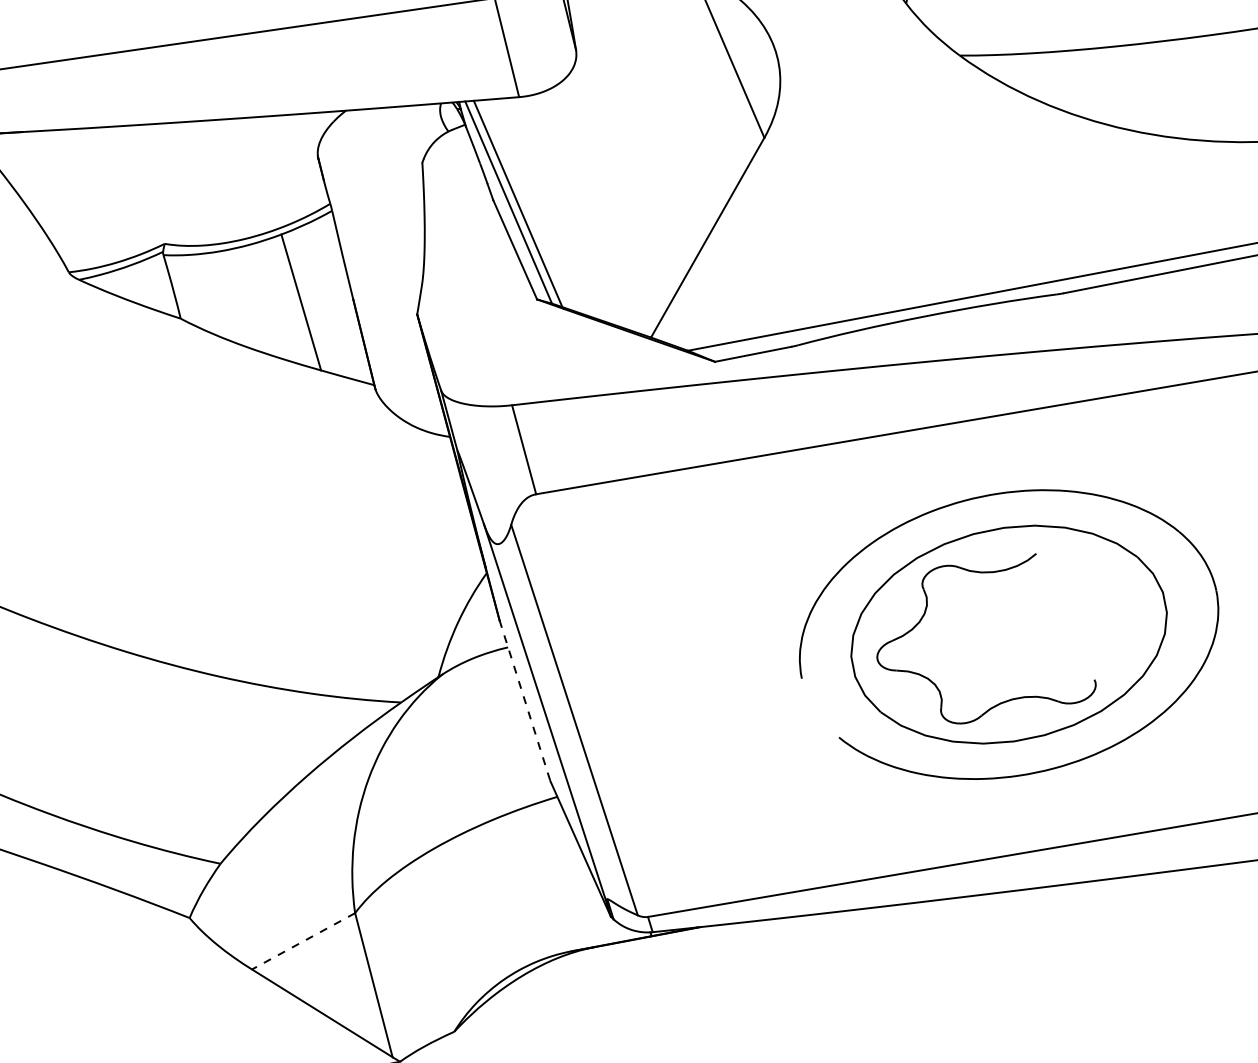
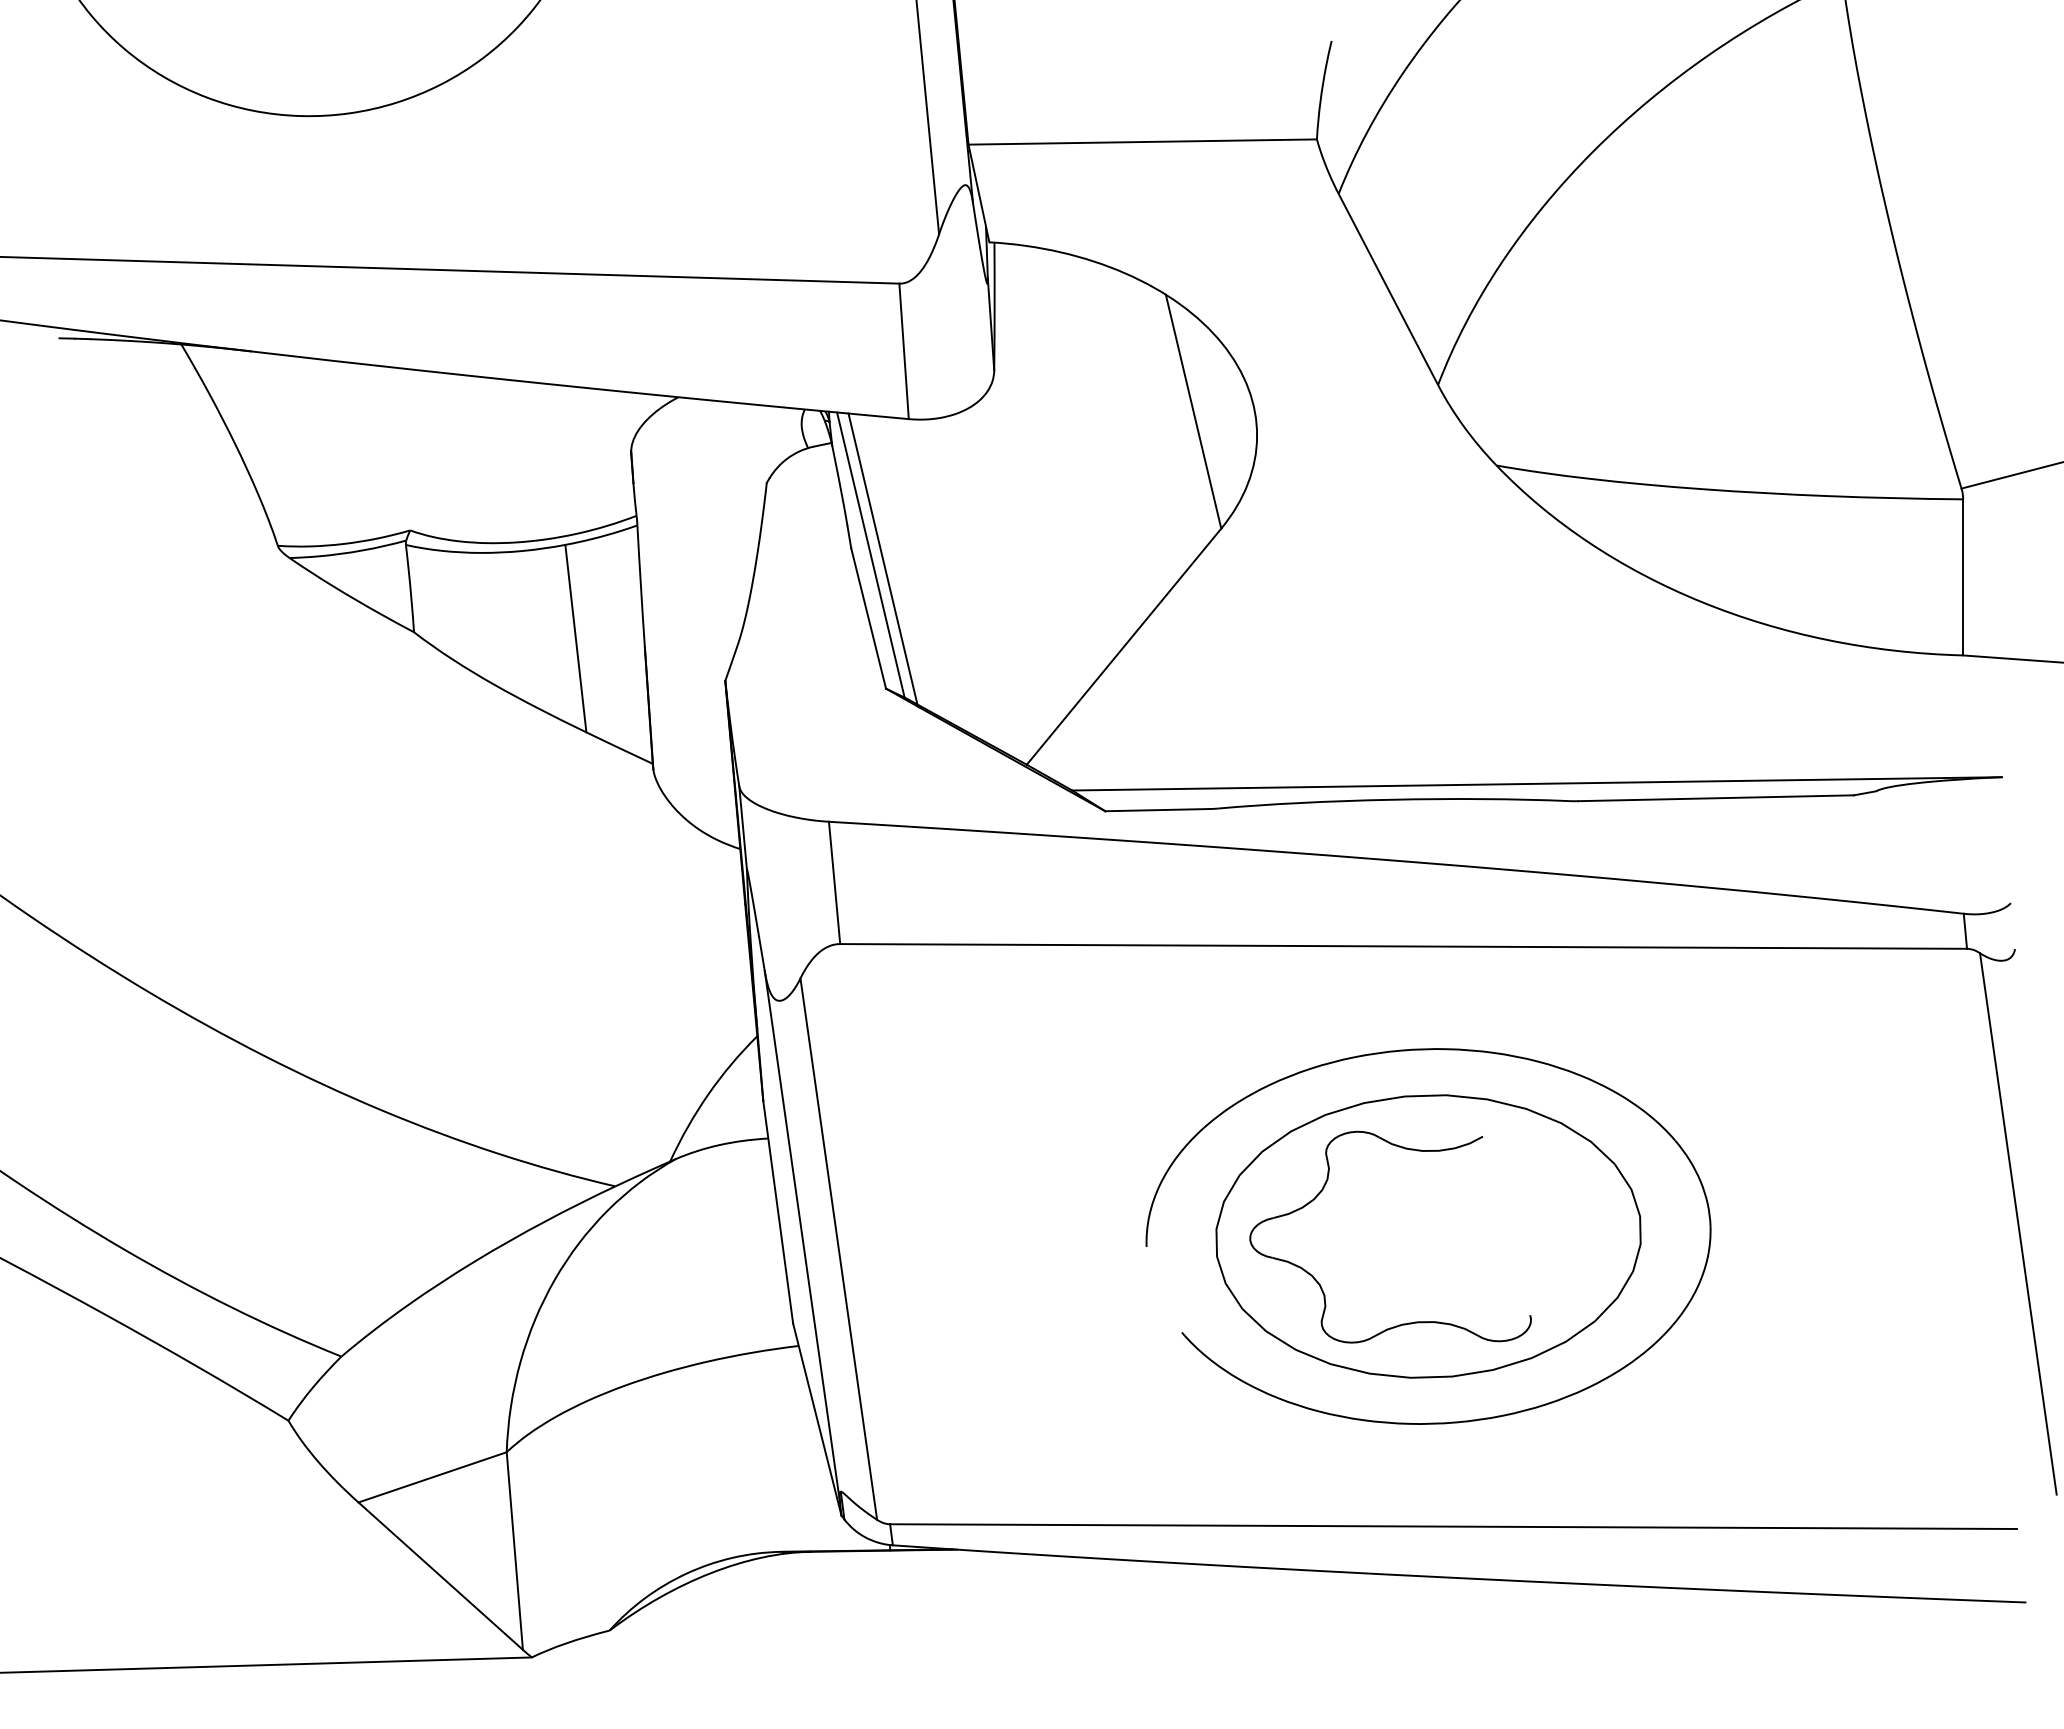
line: (525, 700) -> (778, 1212), dashed -> solid
line: (303, 941) -> (432, 1477), dashed -> solid

